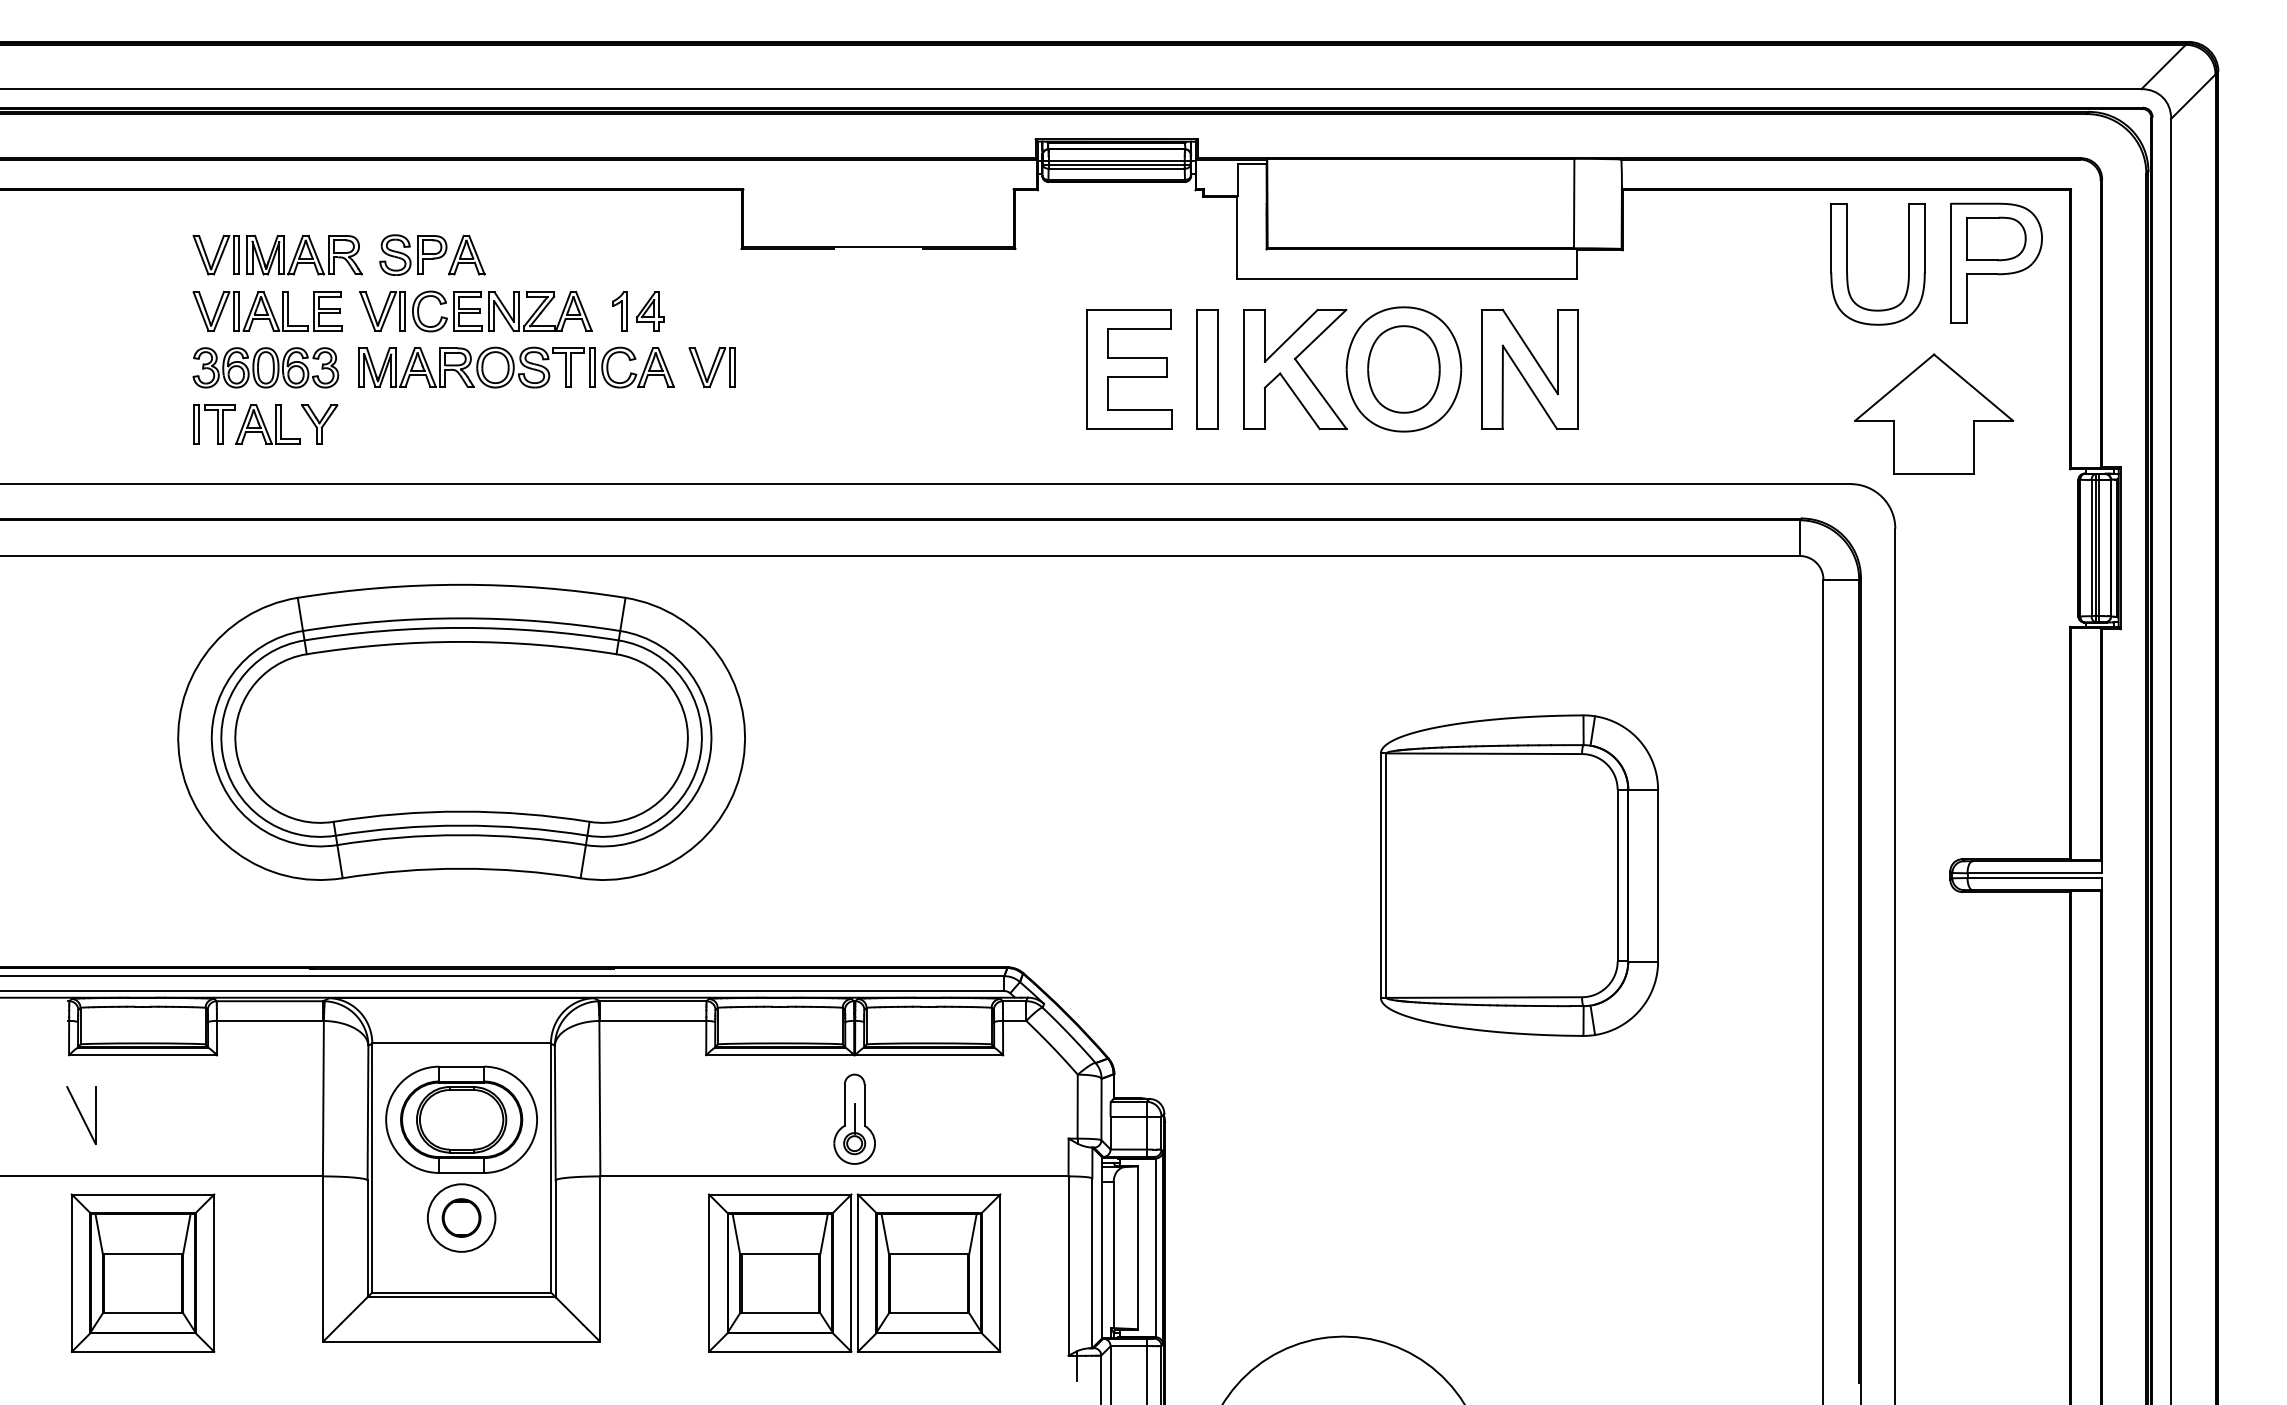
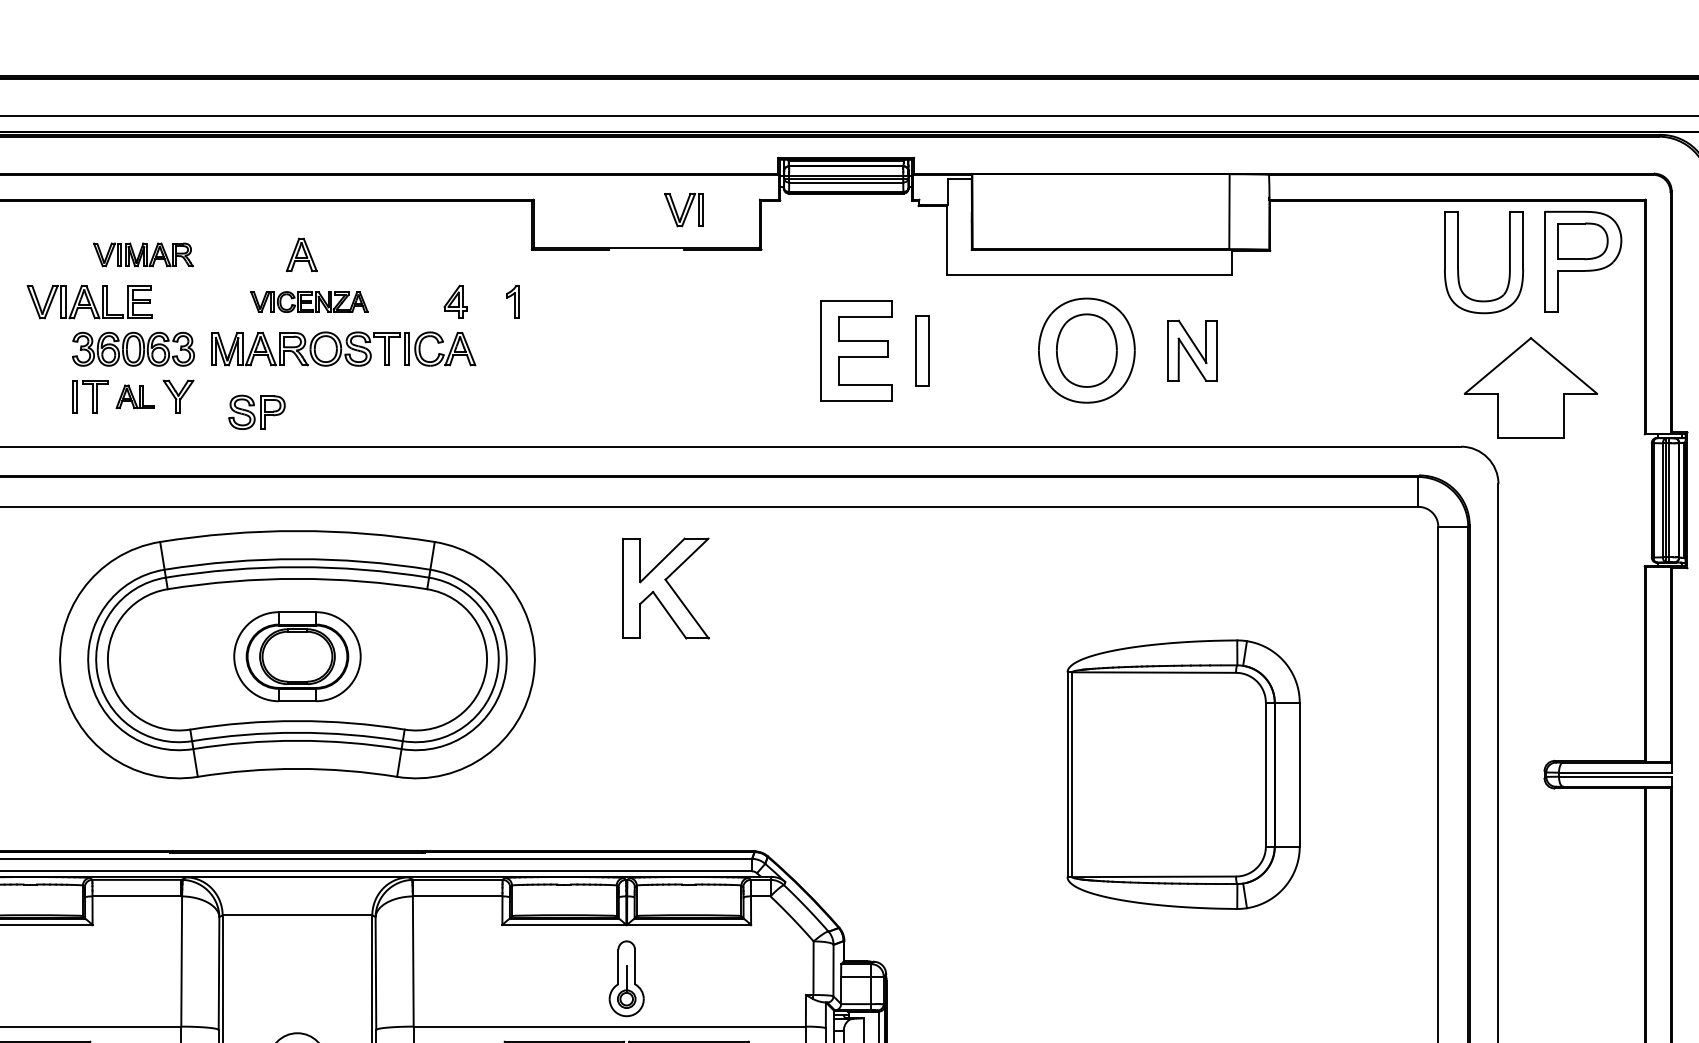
part: (277, 254) -> (143, 254), size x0.7
part: (413, 254) -> (257, 411), moved
part: (267, 311) -> (89, 302), moved
part: (475, 311) -> (309, 302), size x0.6
part: (619, 311) -> (512, 302), moved
part: (711, 367) -> (683, 209), moved
part: (1207, 369) -> (922, 350), size x0.7
part: (1295, 369) -> (665, 588), moved
part: (1529, 369) -> (1192, 350), size x0.6
part: (267, 424) -> (134, 396), size x0.7
part: (461, 1119) -> (297, 656), moved

